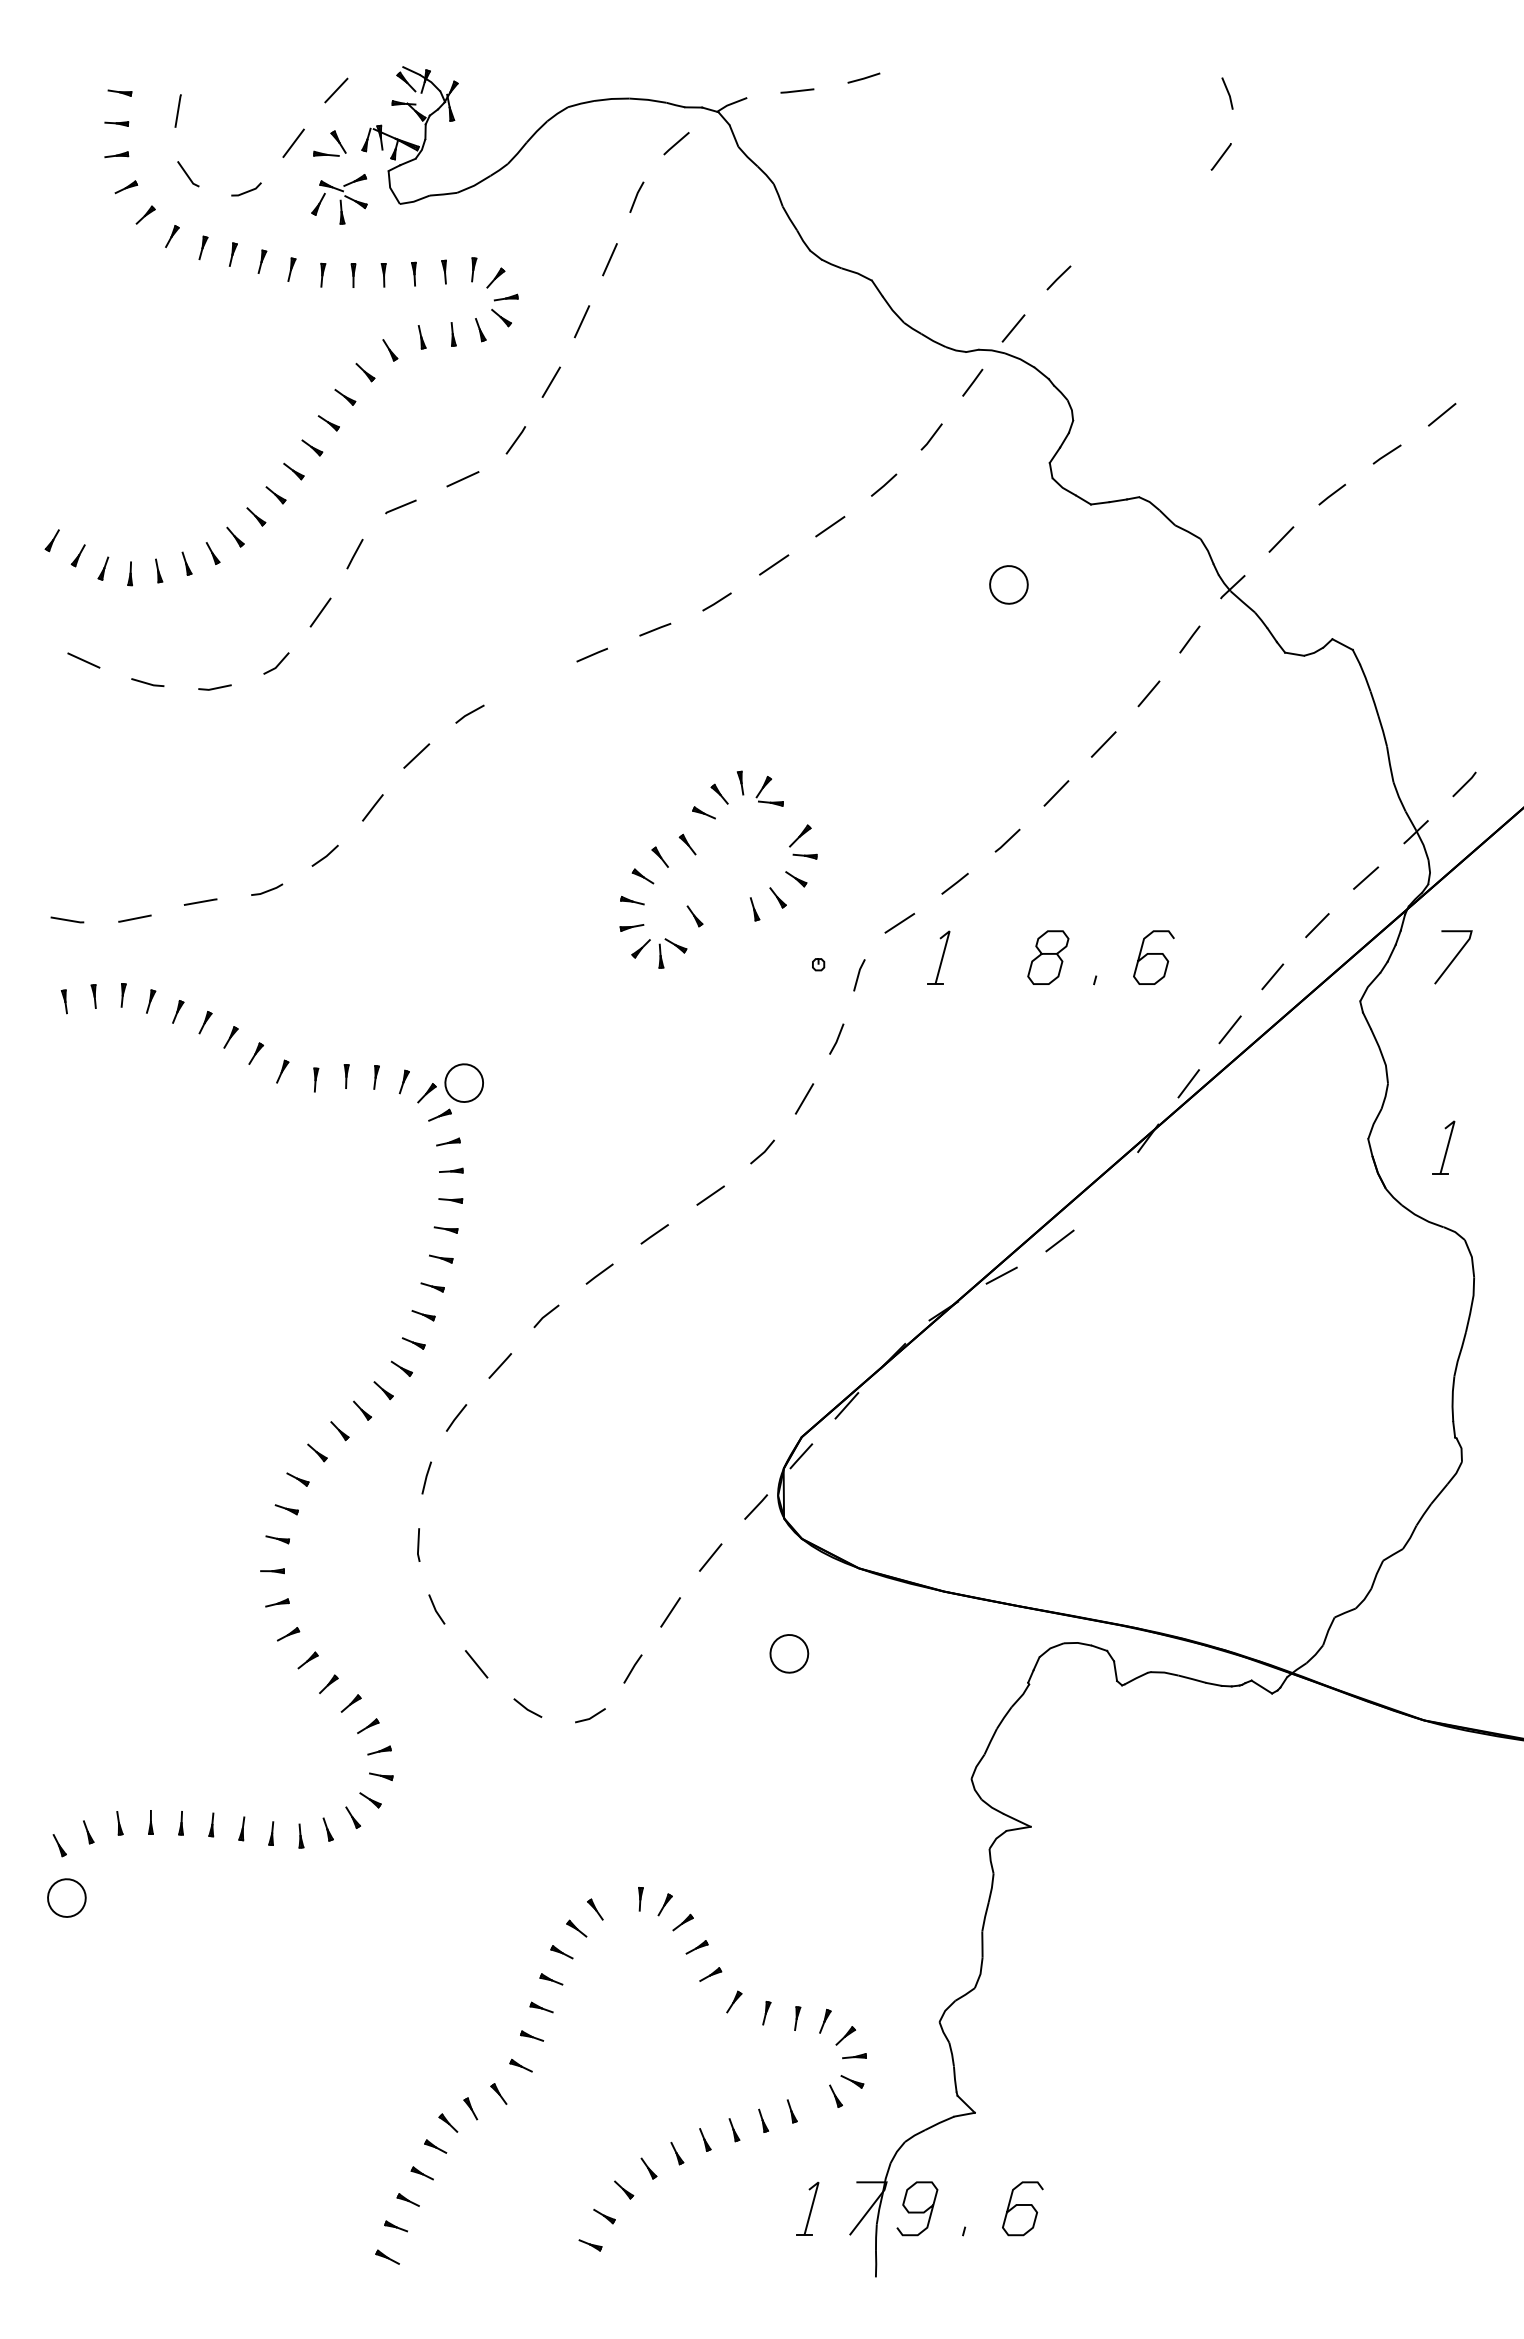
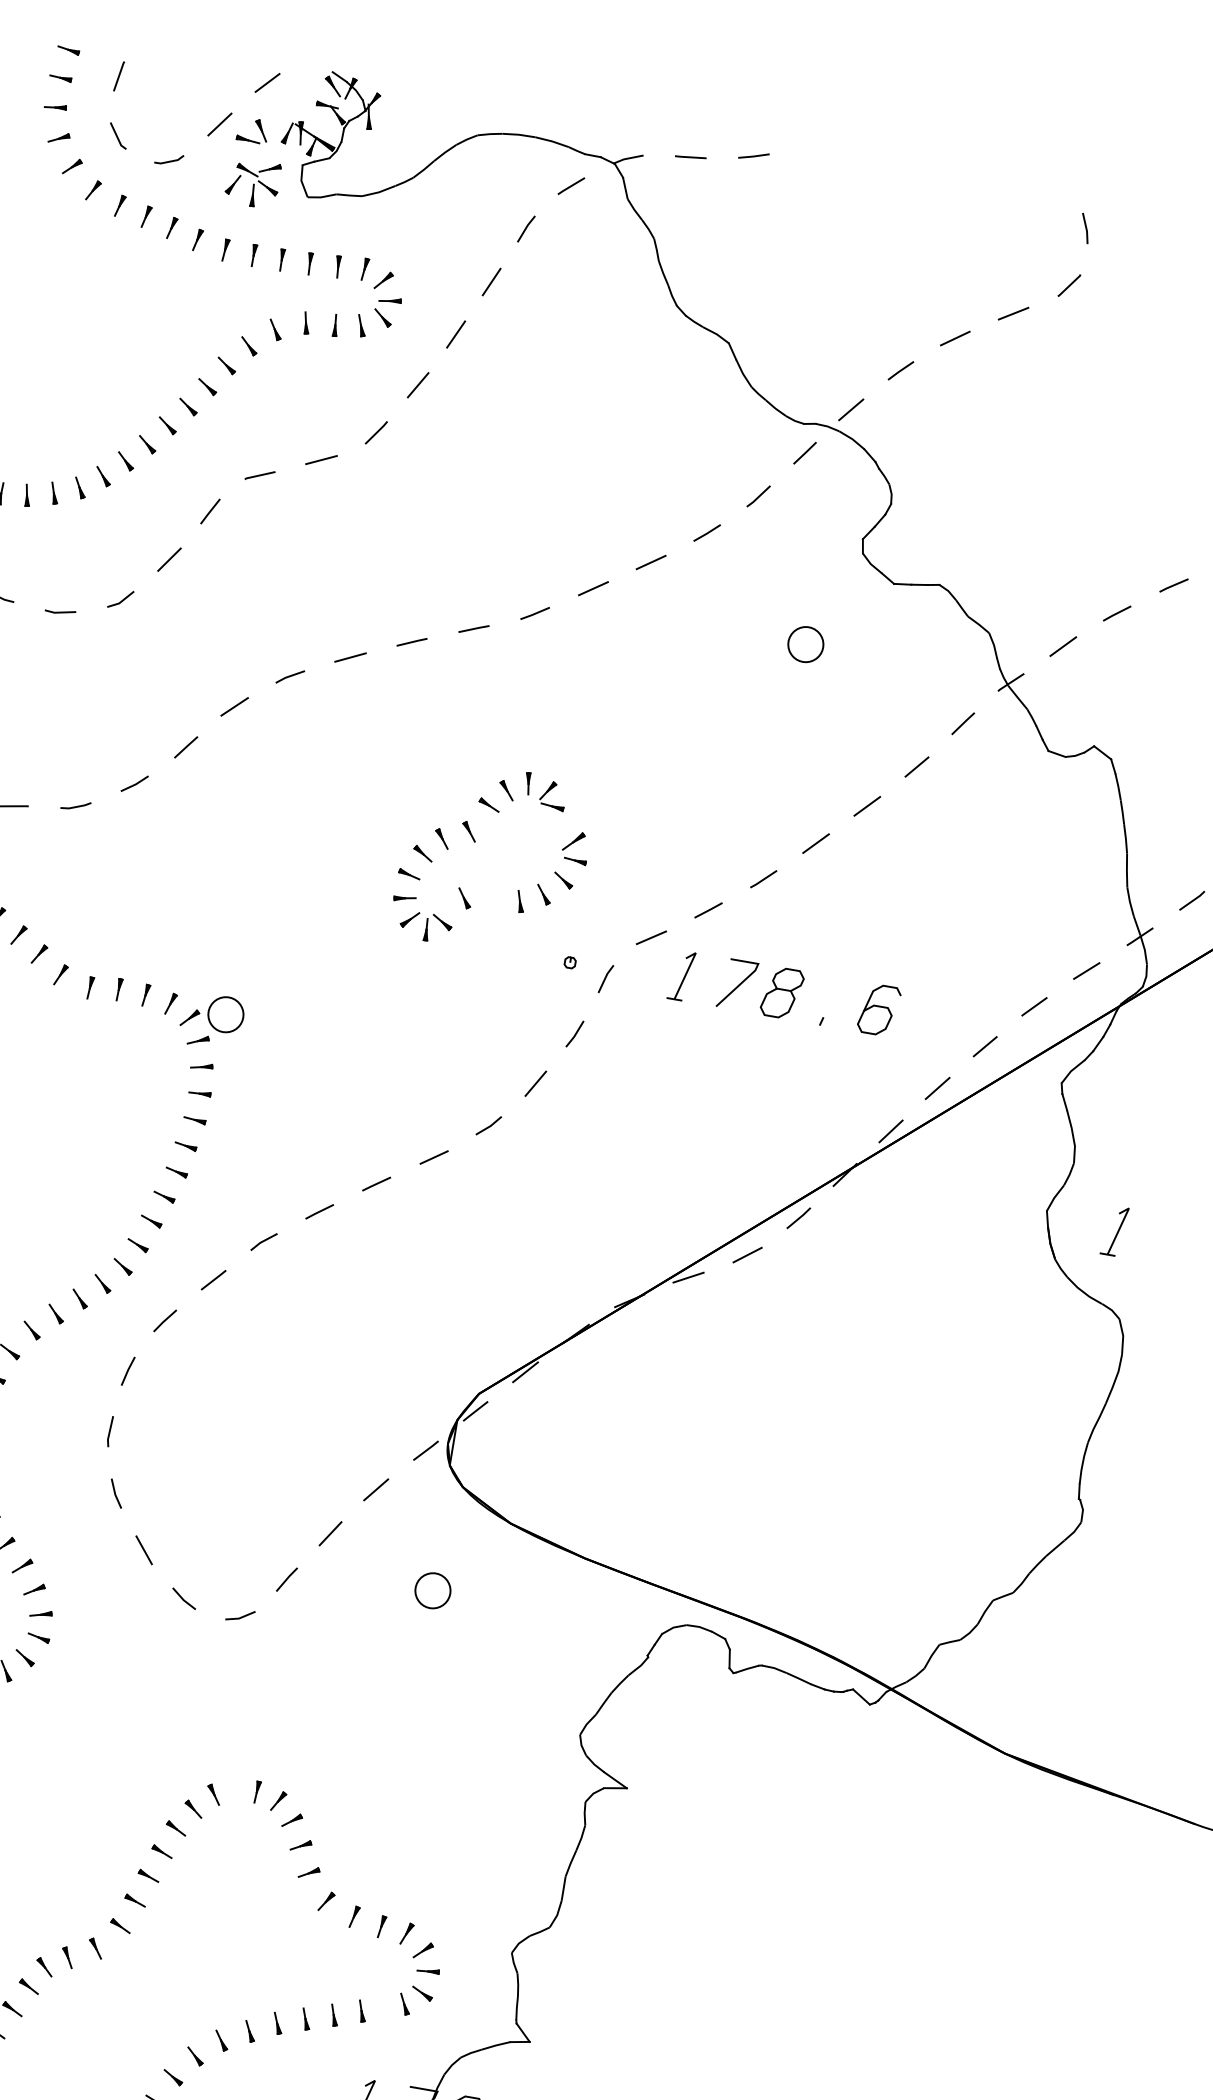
line: (1166, 196) -> (1012, 313), added
line: (1110, 233) -> (955, 338), added
line: (529, 682) -> (350, 657), added
line: (1454, 957) -> (738, 985), moved
line: (1107, 1192) -> (798, 1218), added

